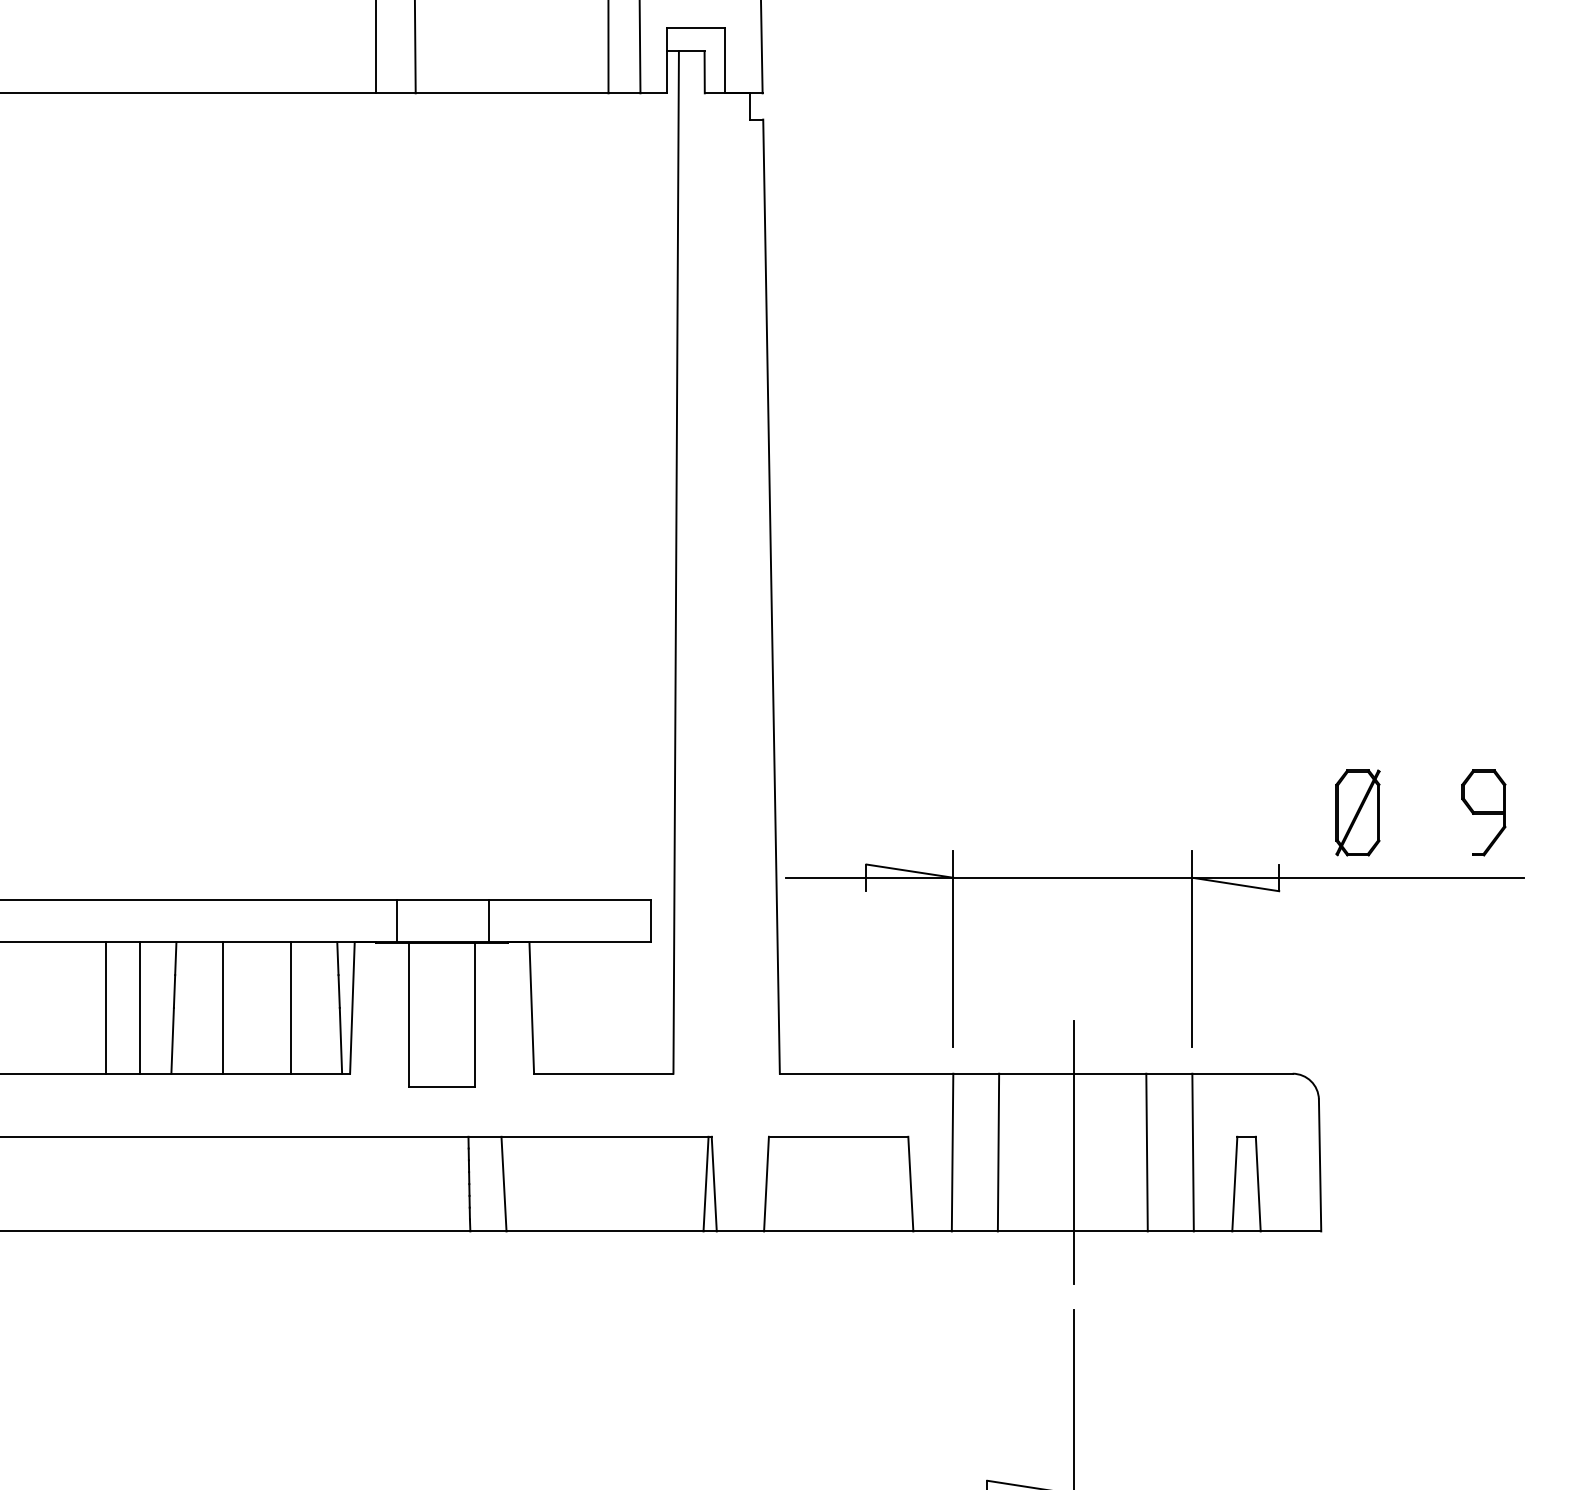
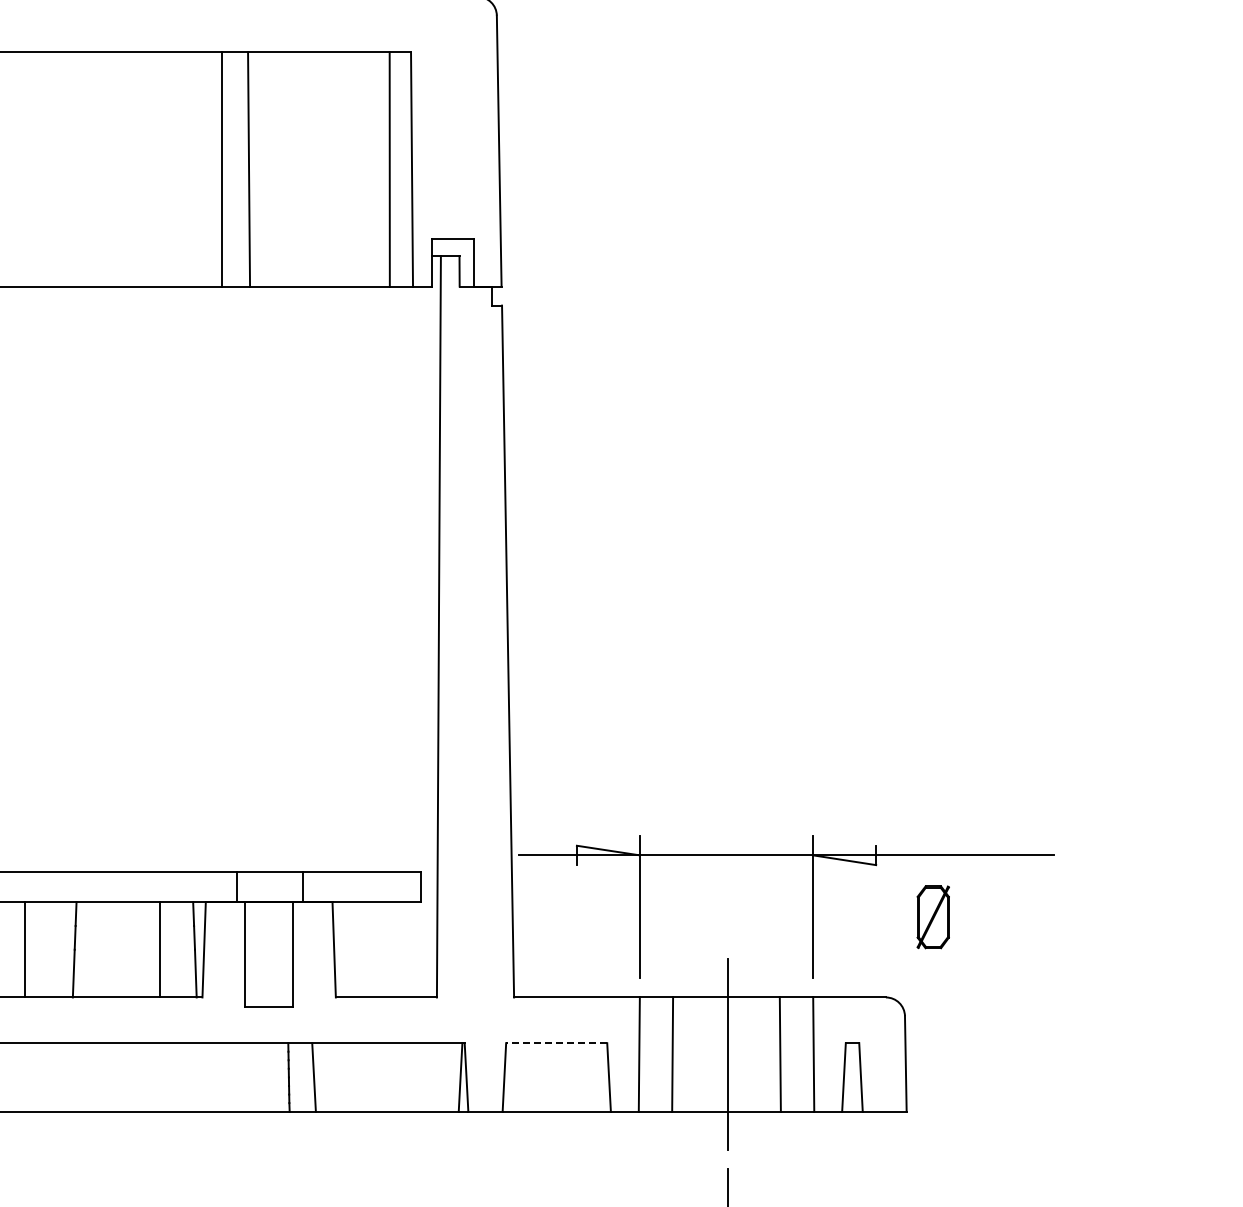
part: (1356, 813) -> (932, 917), moved
part: (1483, 813) -> (1024, 808), removed
line: (140, 1007) -> (50, 949), removed
line: (223, 1007) -> (110, 949), removed
line: (838, 1137) -> (556, 1043), solid -> dashed

